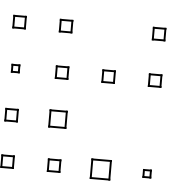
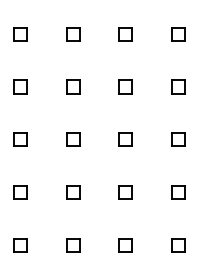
part: (112, 29) -> (125, 86), added
part: (15, 68) -> (20, 139), size x1.67
part: (58, 119) -> (73, 192), size x0.71
part: (104, 123) -> (125, 192), added
part: (151, 127) -> (178, 192), added
part: (100, 169) -> (125, 245), size x0.62
part: (147, 173) -> (178, 245), size x1.67

